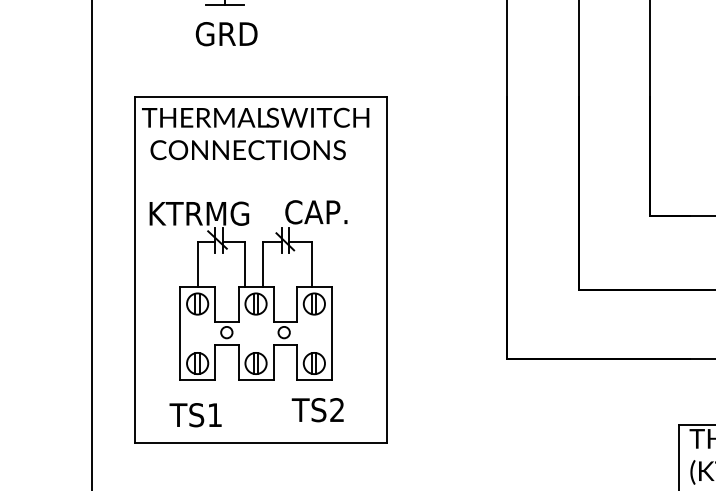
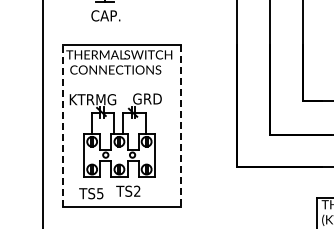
text: (232, 33) -> (108, 15), GRD -> CAP.
text: (322, 211) -> (150, 98), CAP. -> GRD
line: (136, 269) -> (63, 125), solid -> dashed
line: (386, 269) -> (180, 125), solid -> dashed
text: (318, 408) -> (128, 190), moved
text: (215, 414) -> (100, 193), TS1 -> TS5

